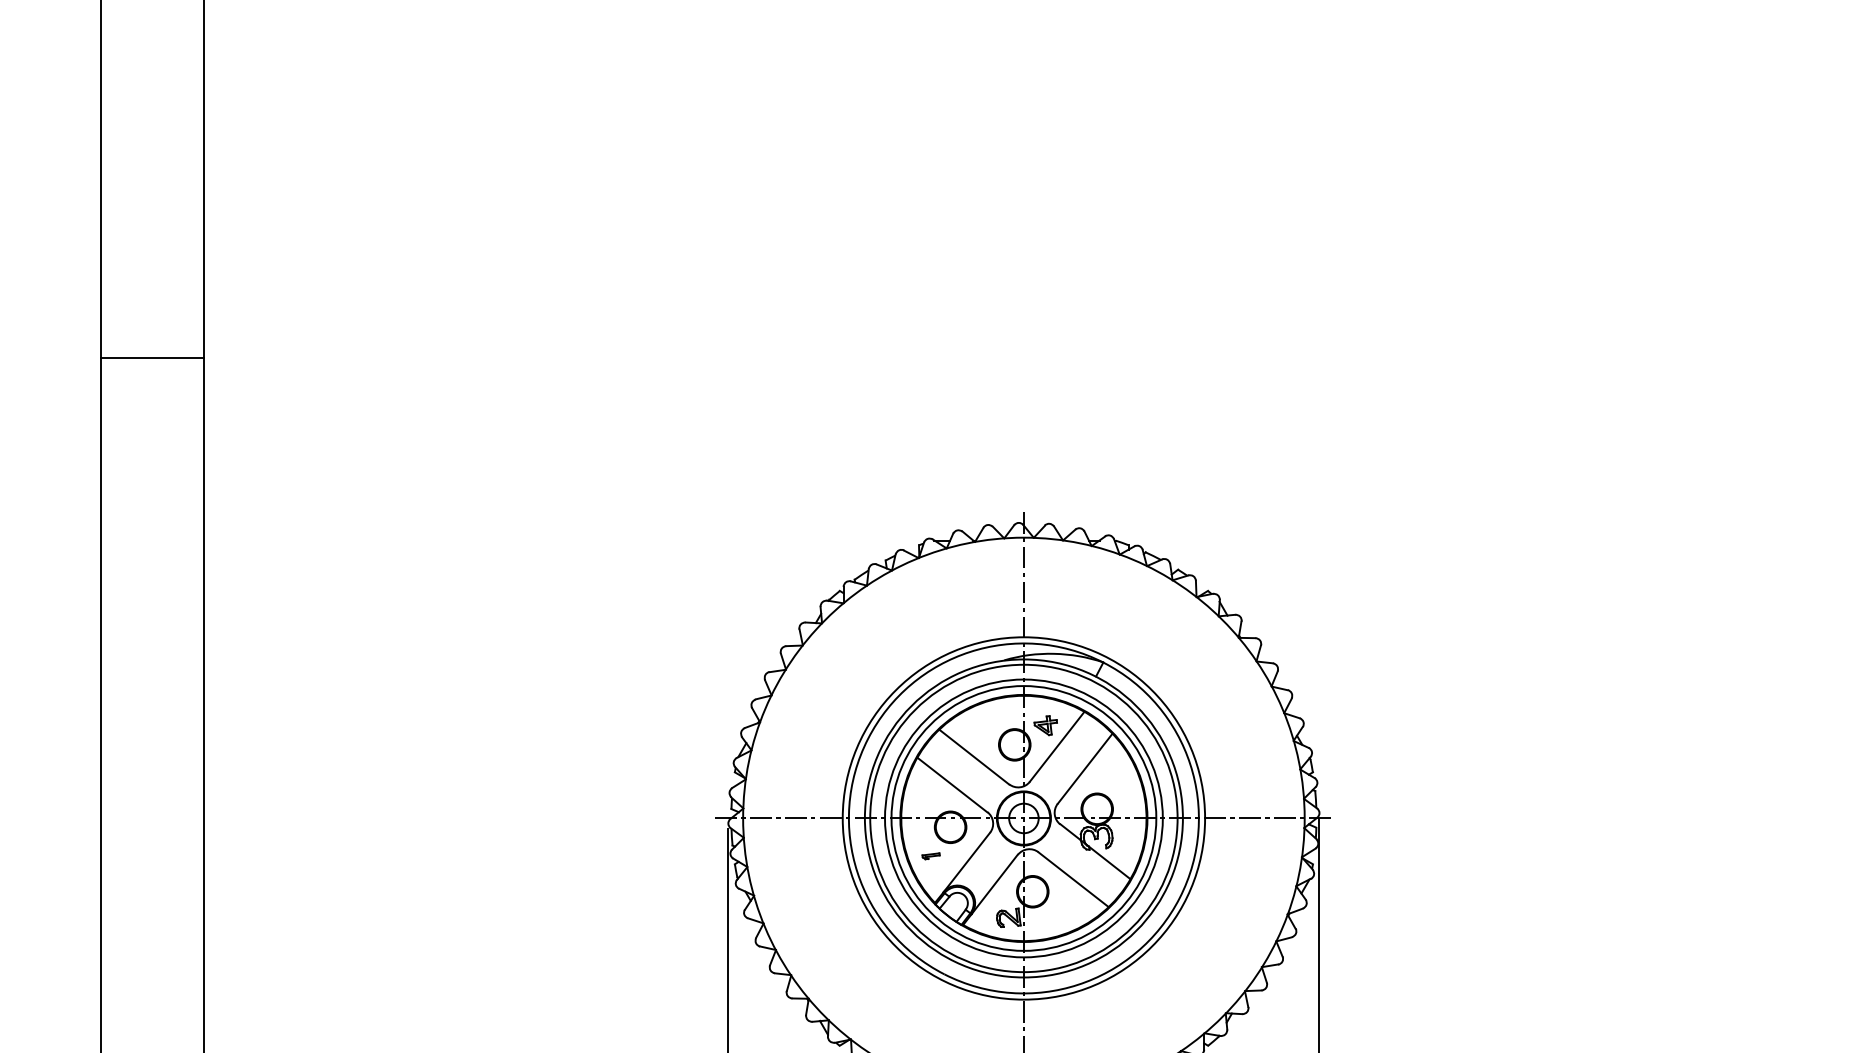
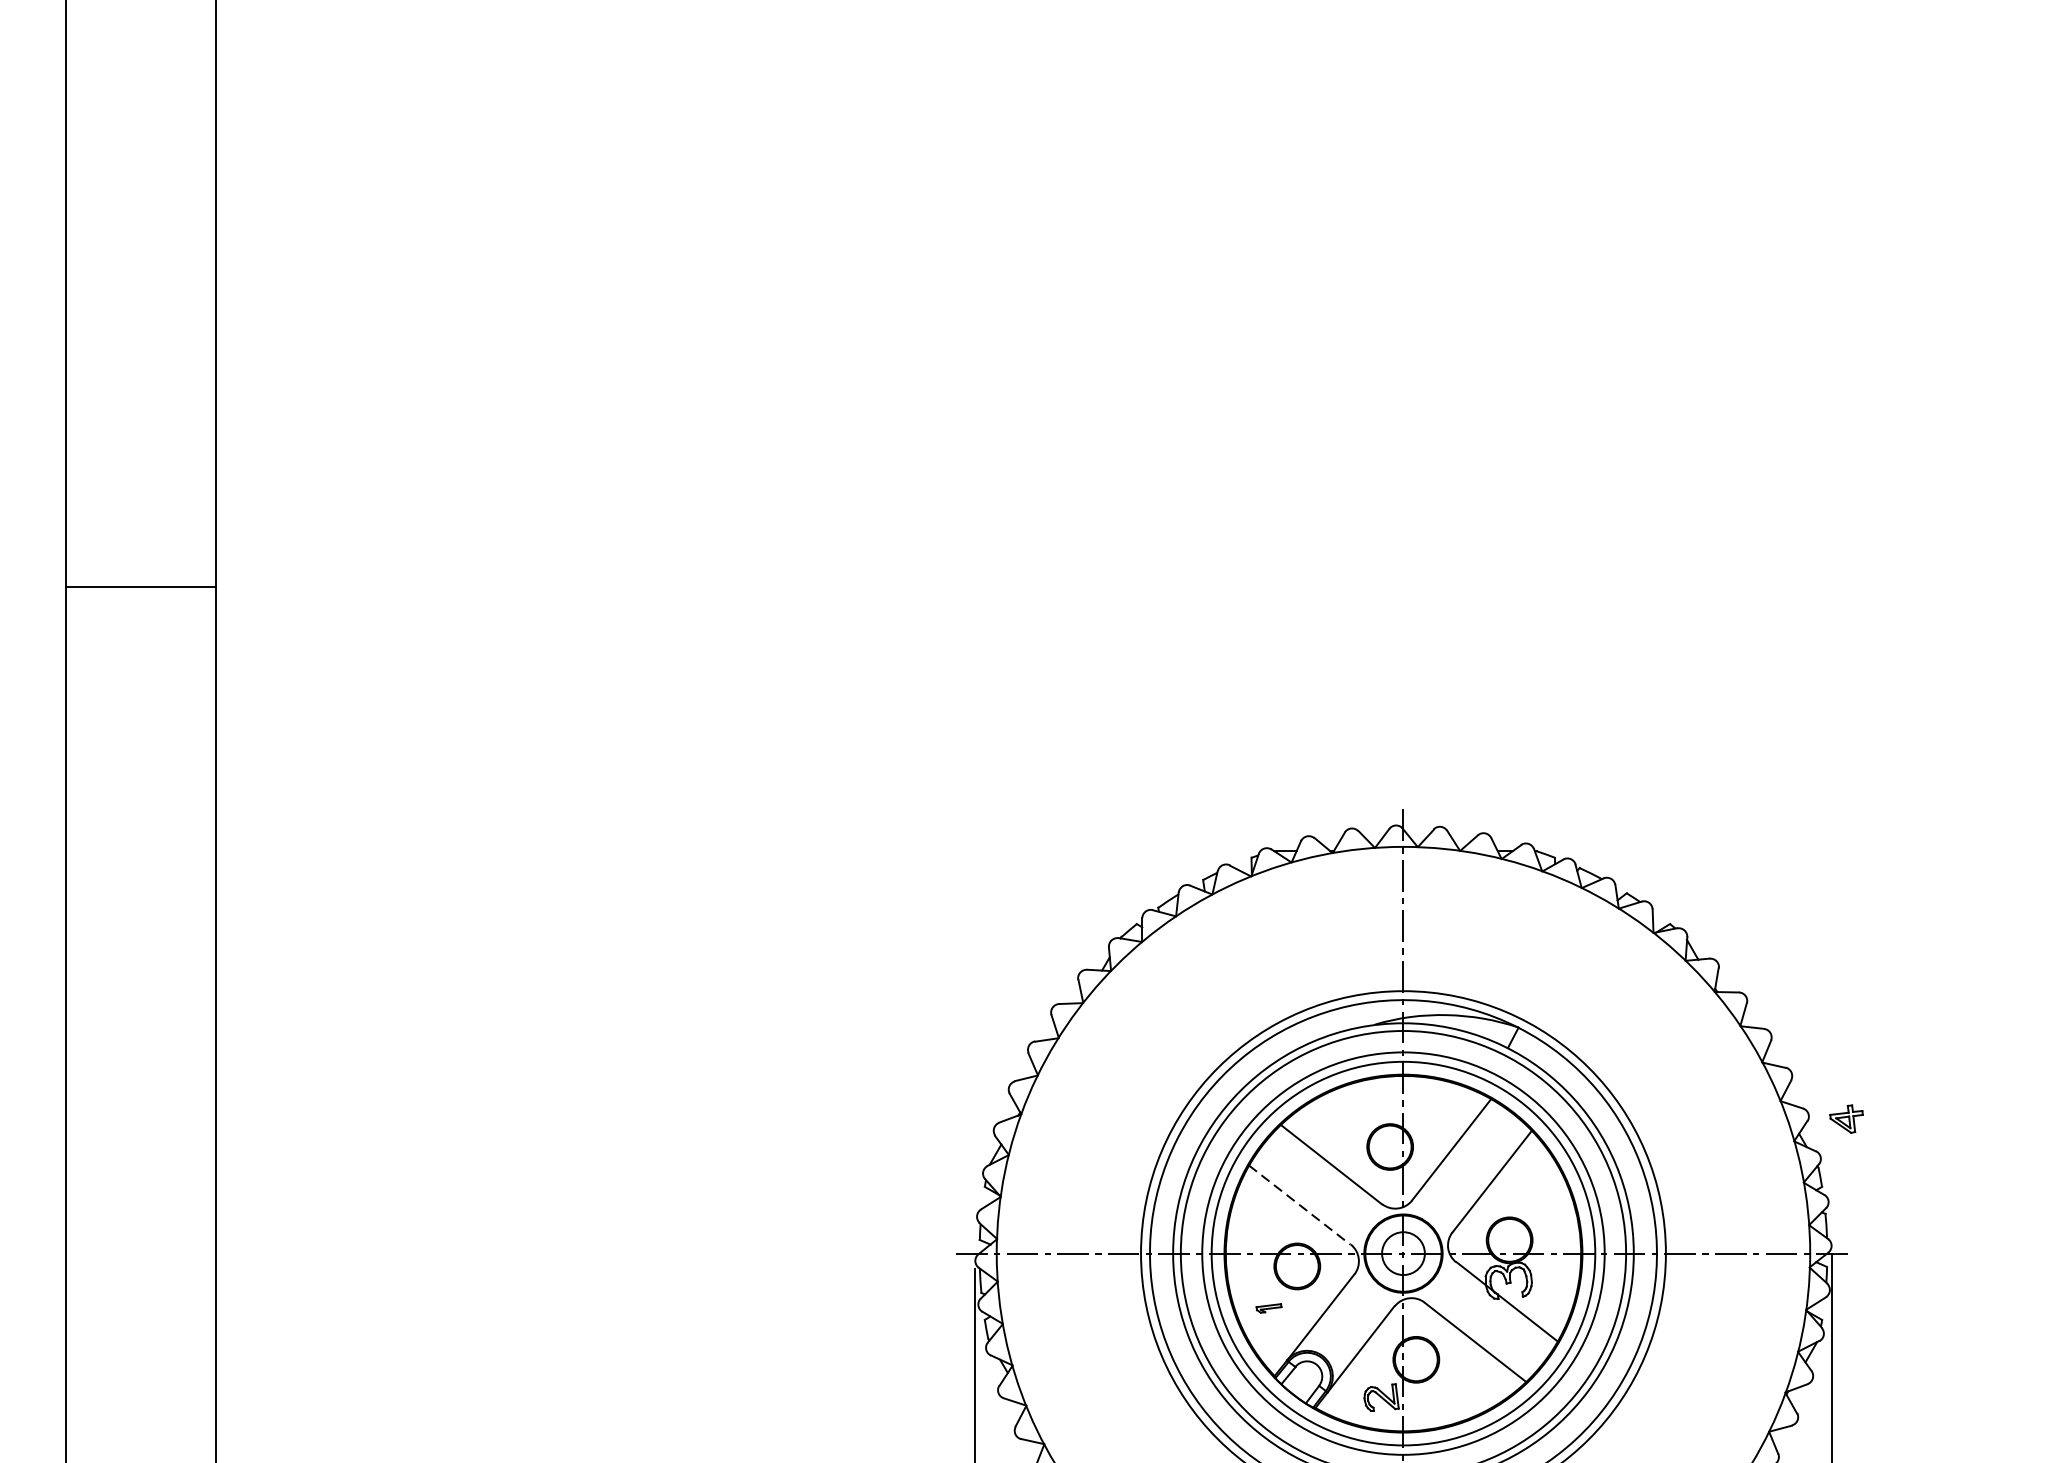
part: (1045, 725) -> (1846, 1118), moved
line: (952, 785) -> (1300, 1205), solid -> dashed

